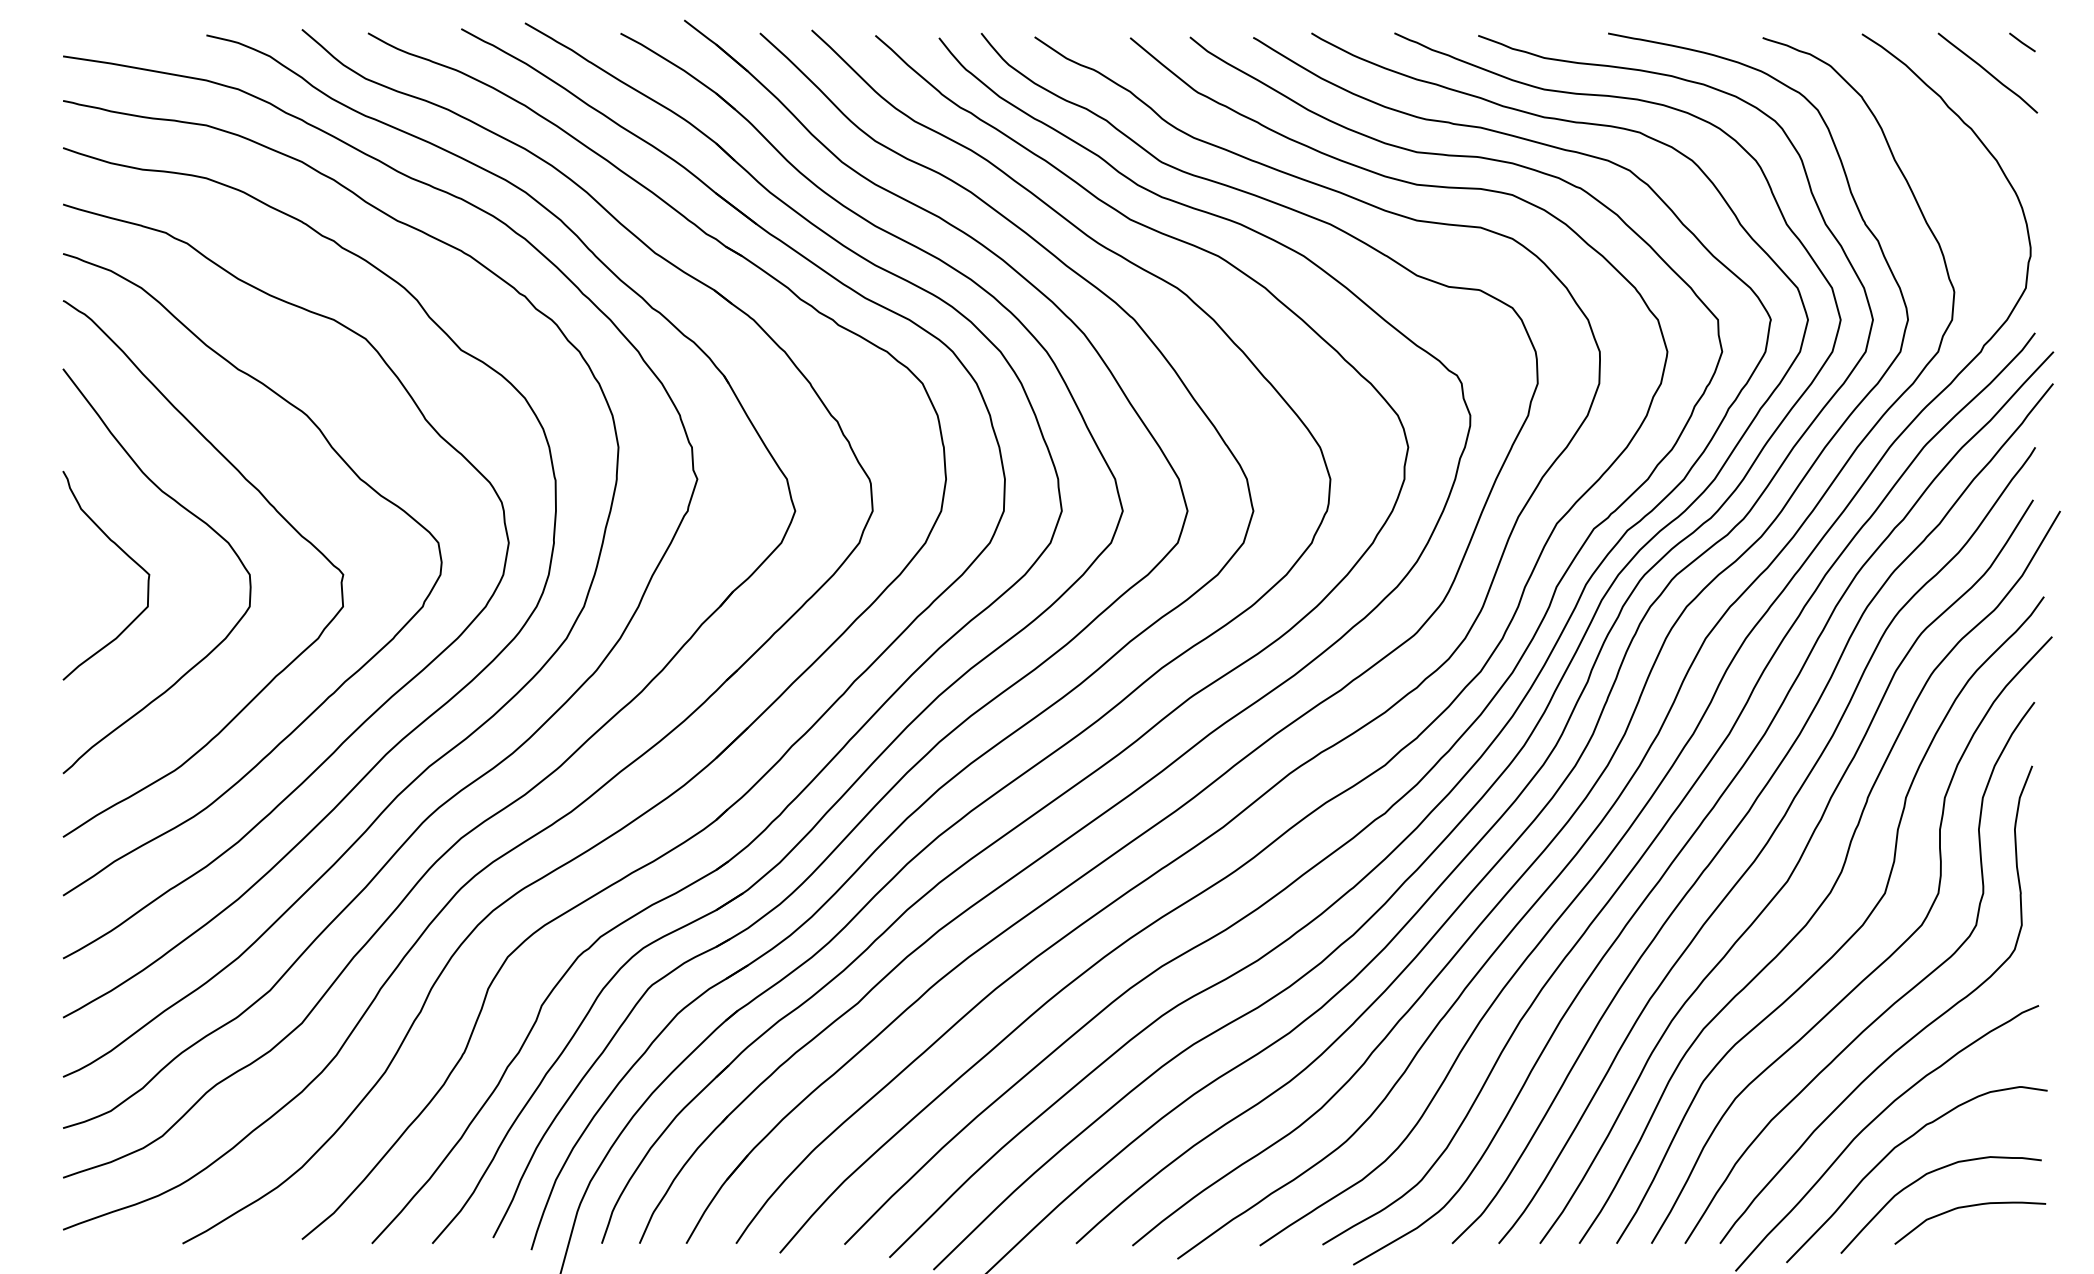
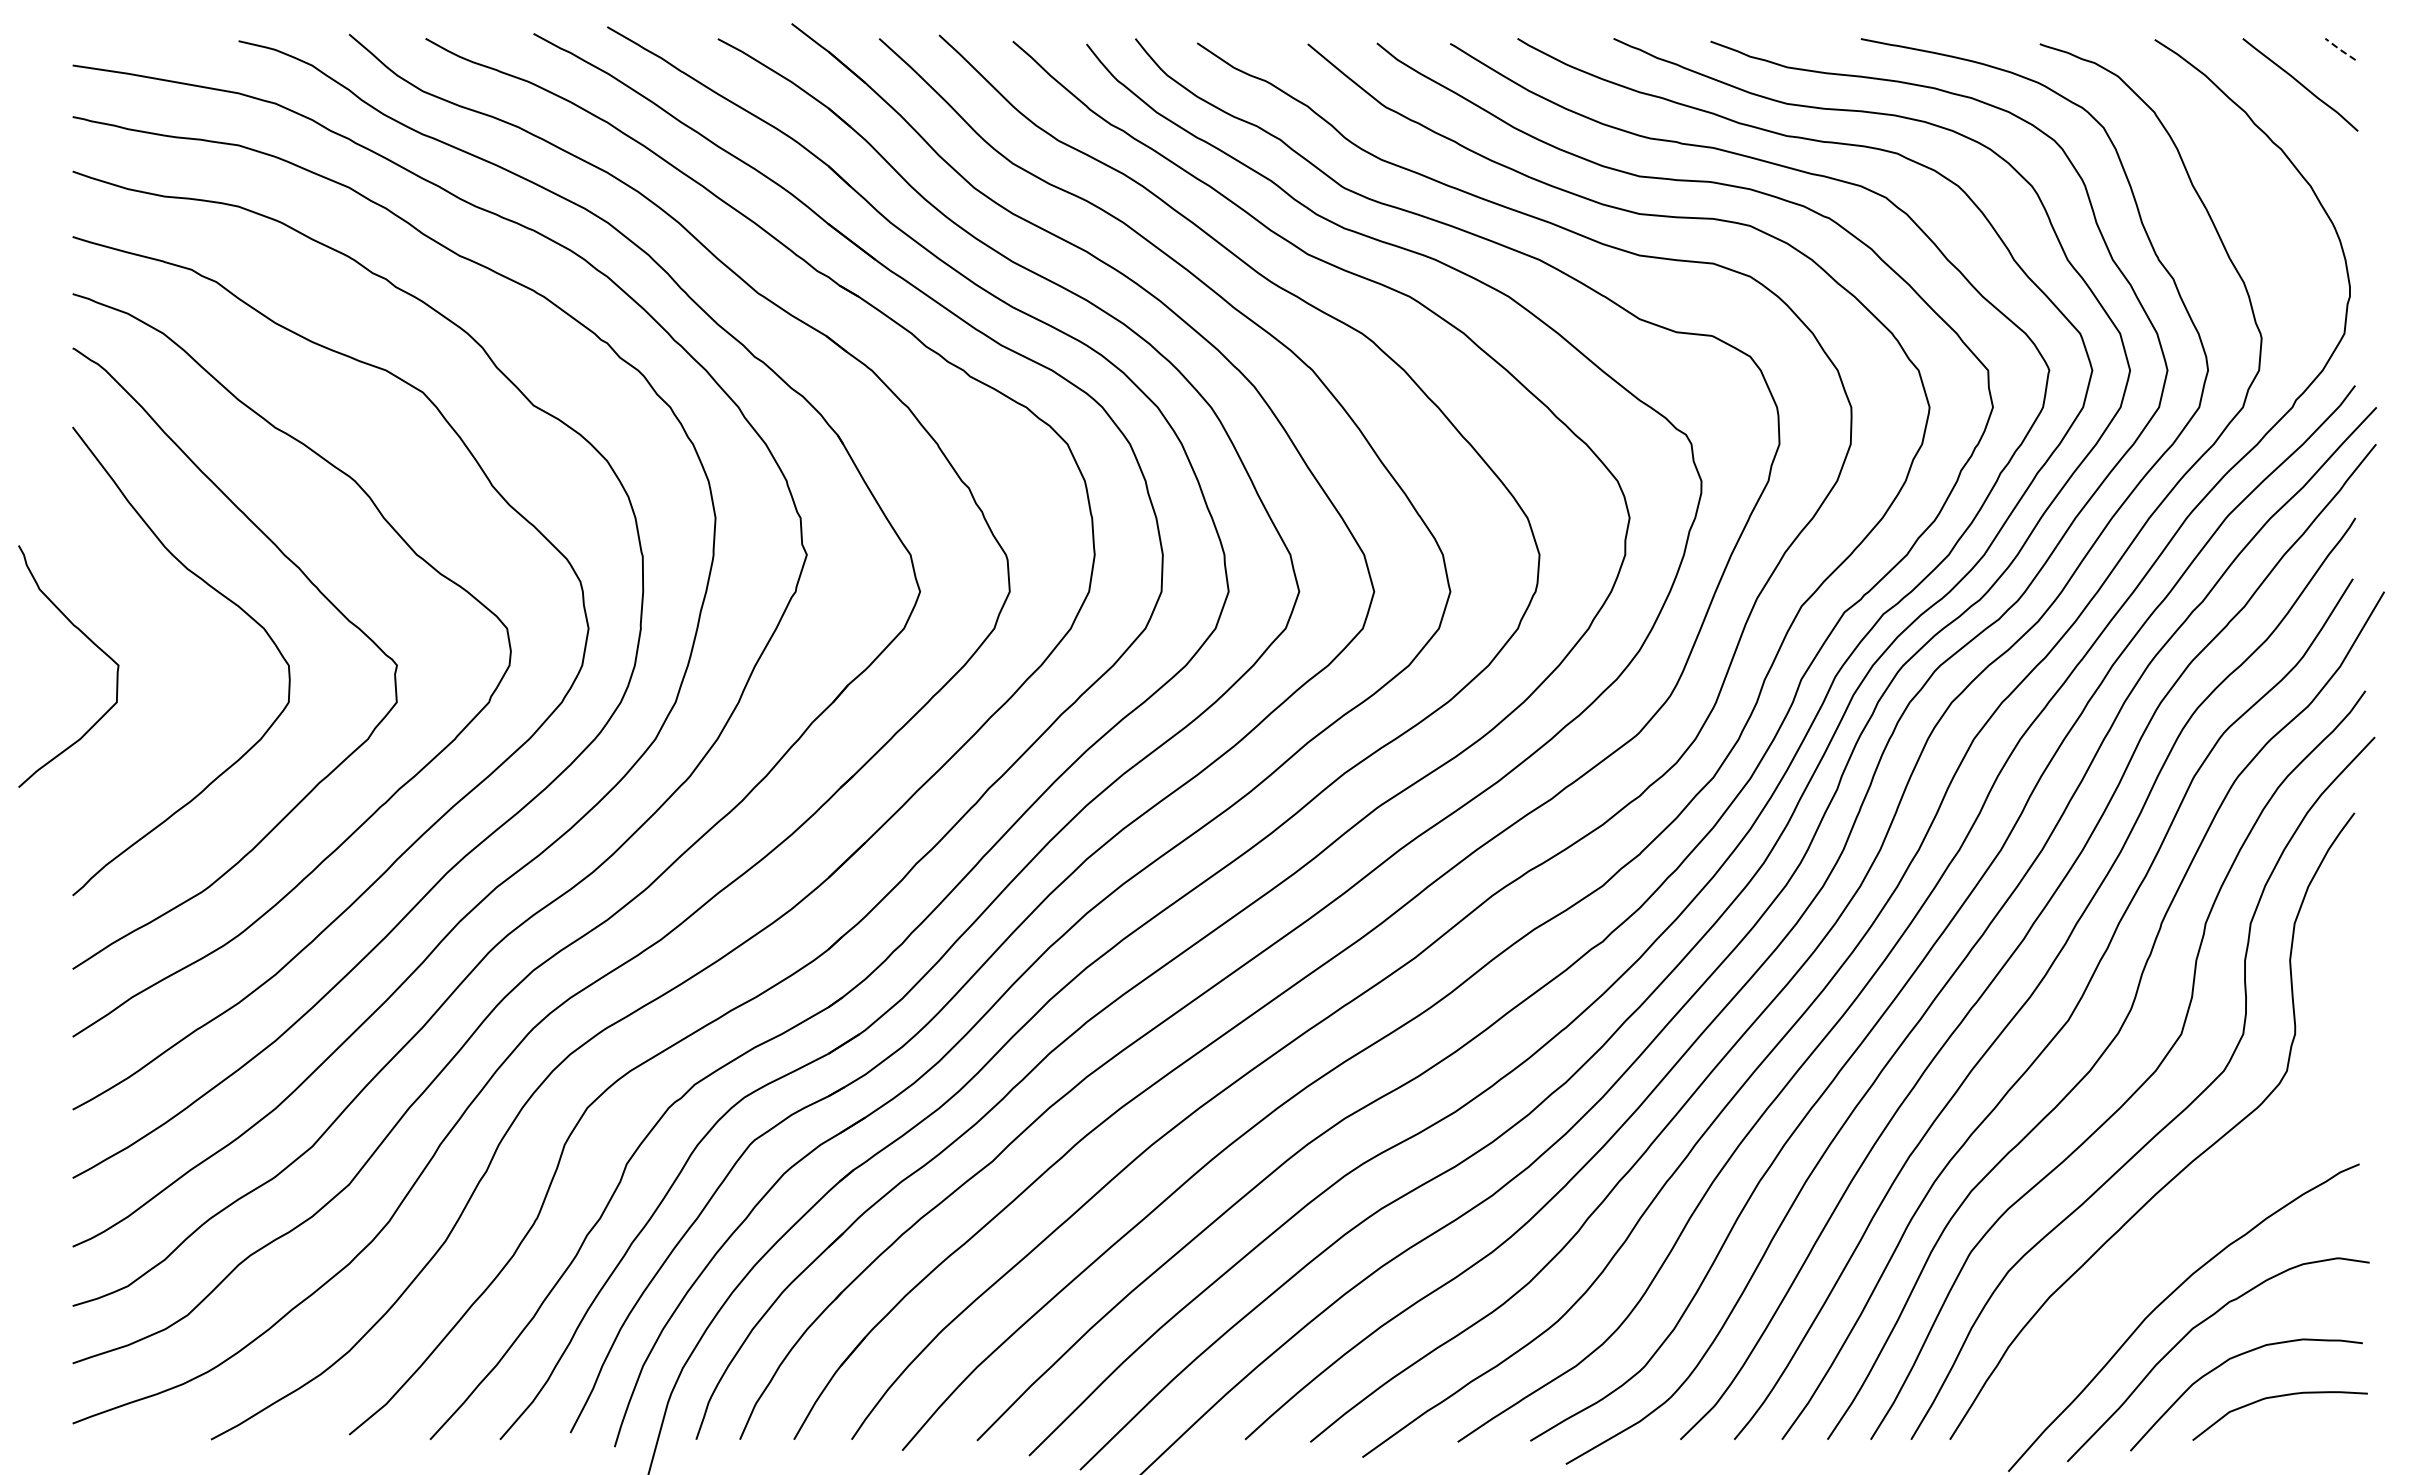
line: (2022, 42) -> (2340, 49), solid -> dashed
curve: (125, 554) -> (91, 642), moved
curve: (1906, 1041) -> (2206, 1205), removed

